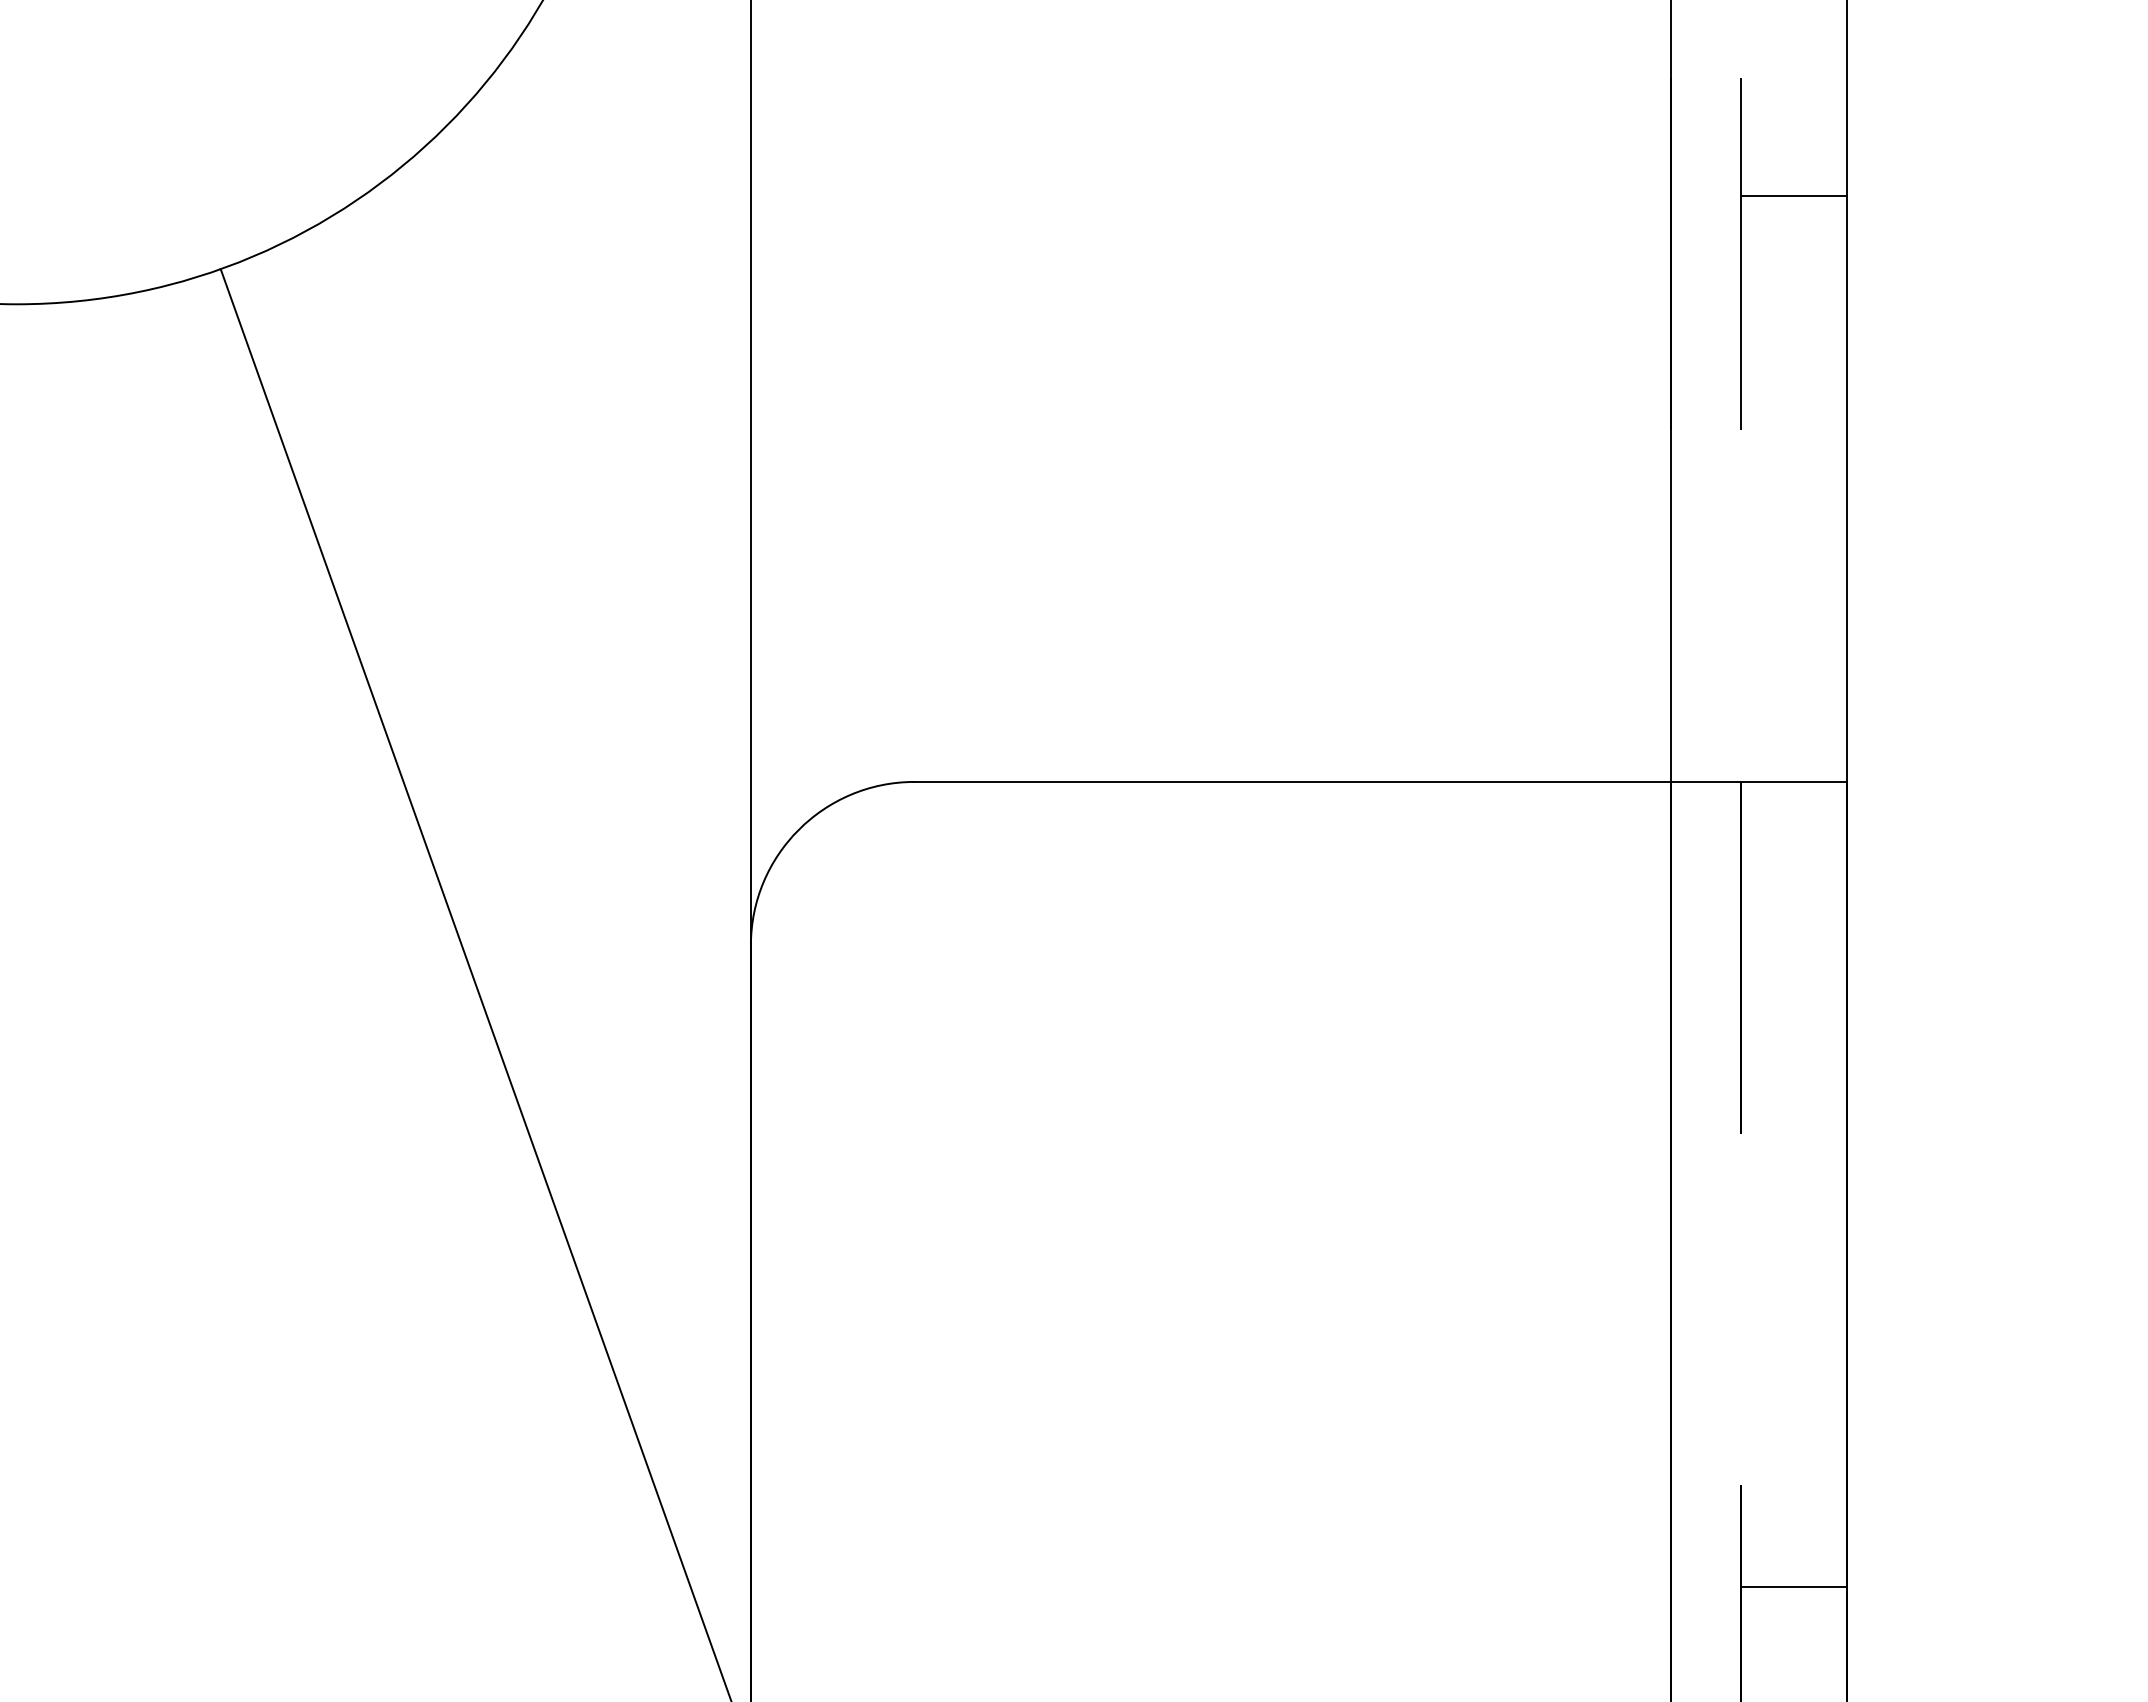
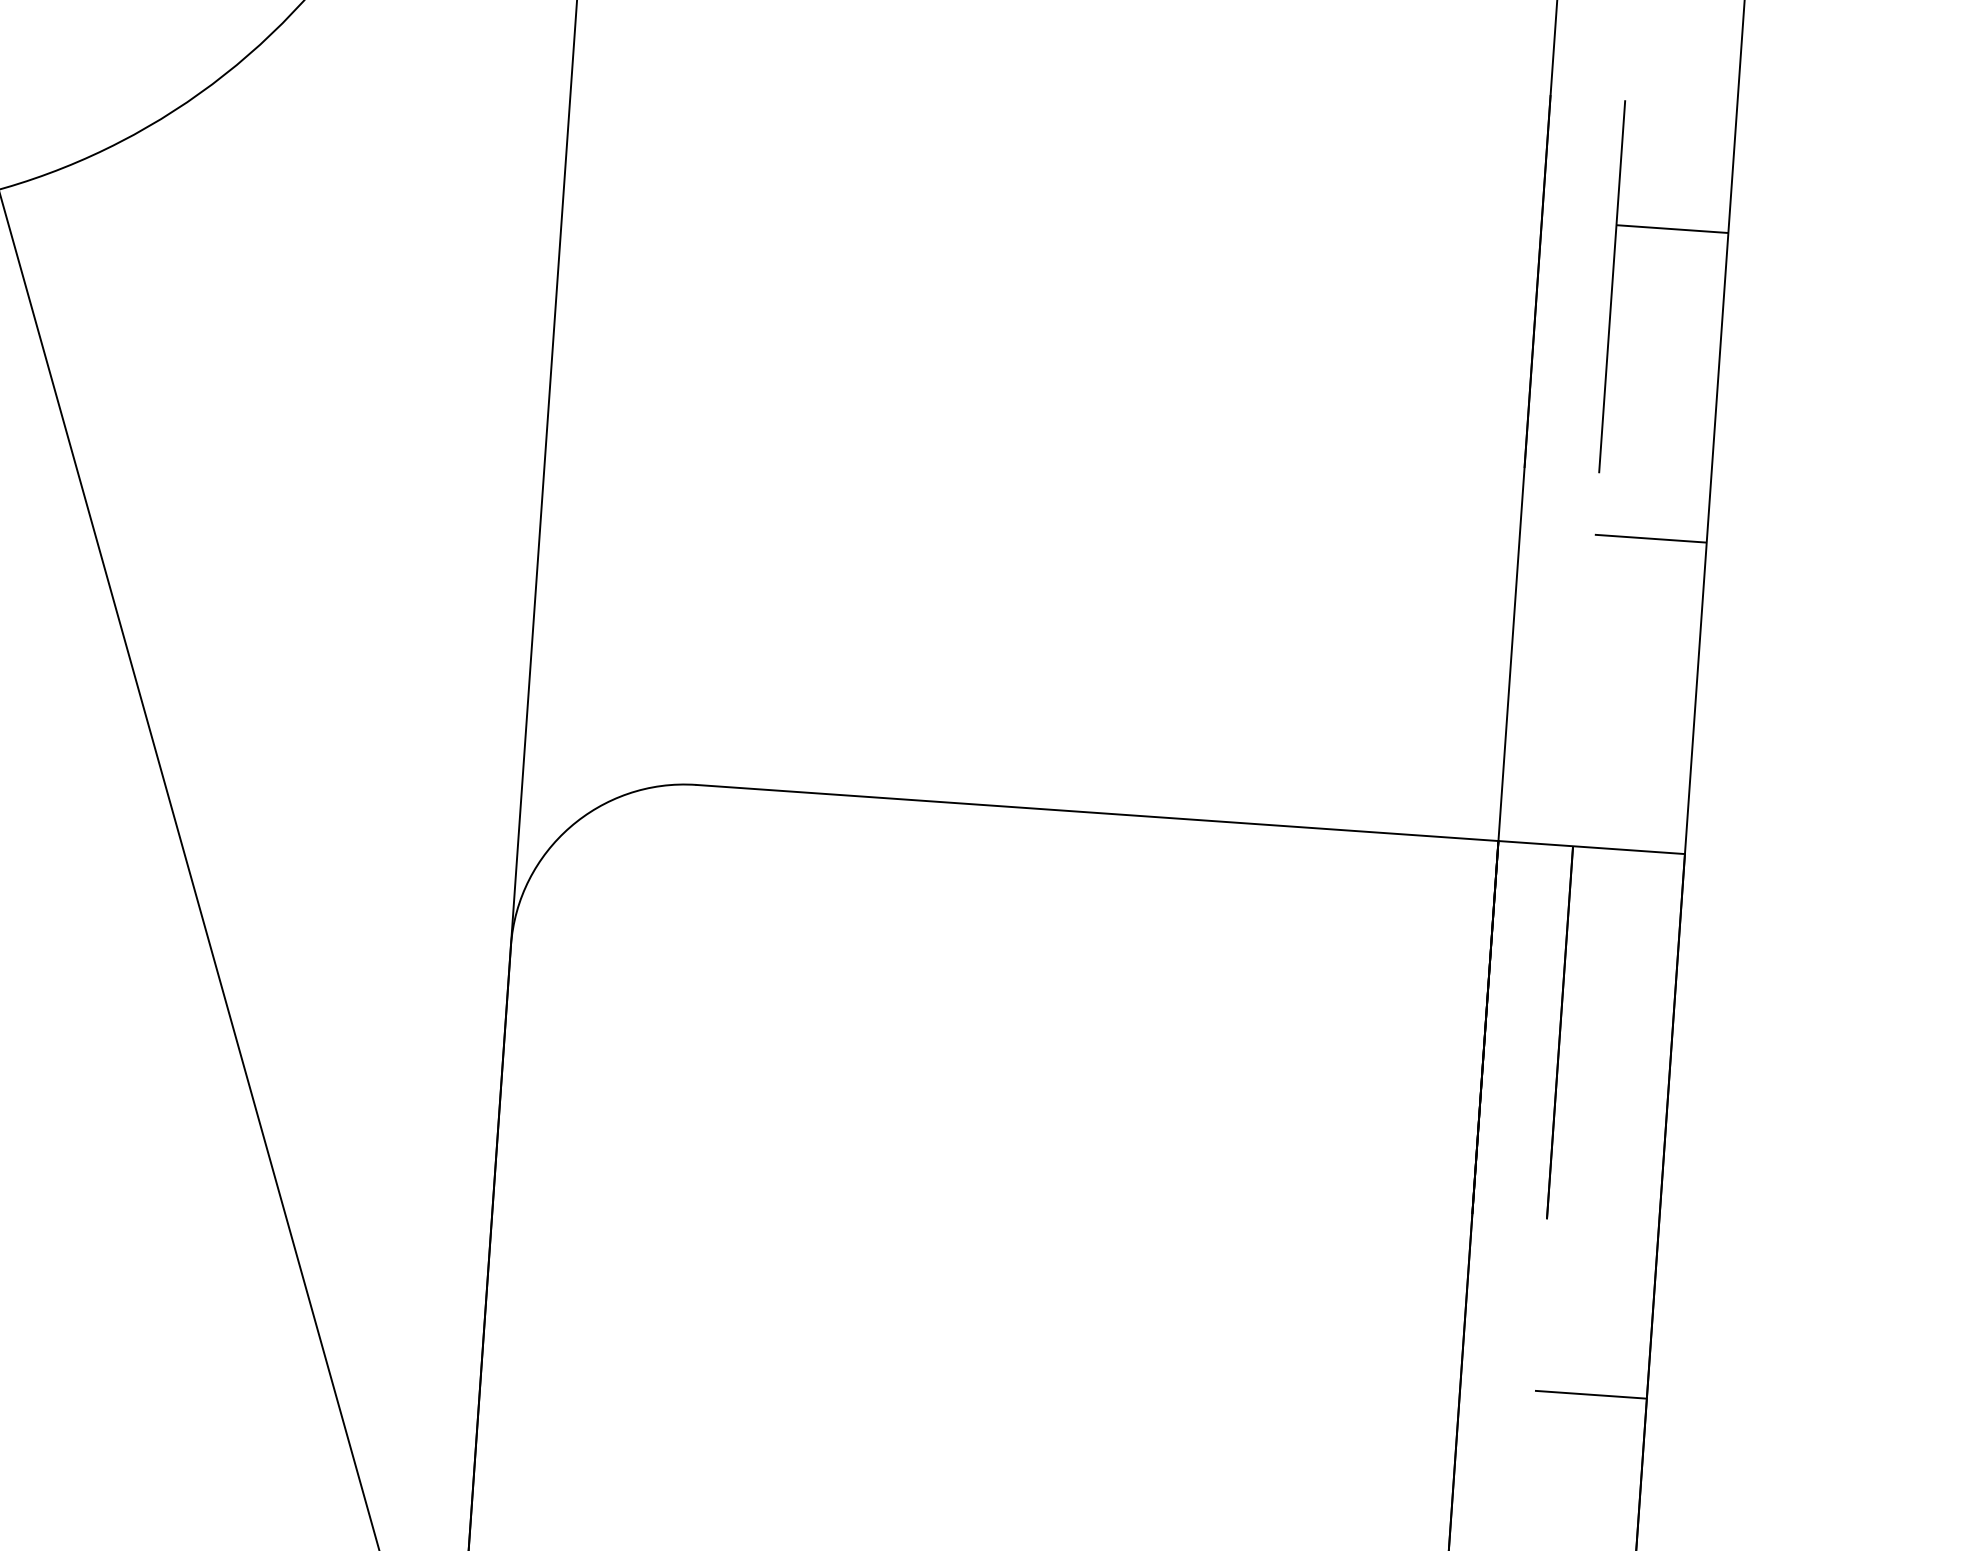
line: (1793, 488) -> (1650, 538), added
line: (1793, 1295) -> (1590, 1394), added

